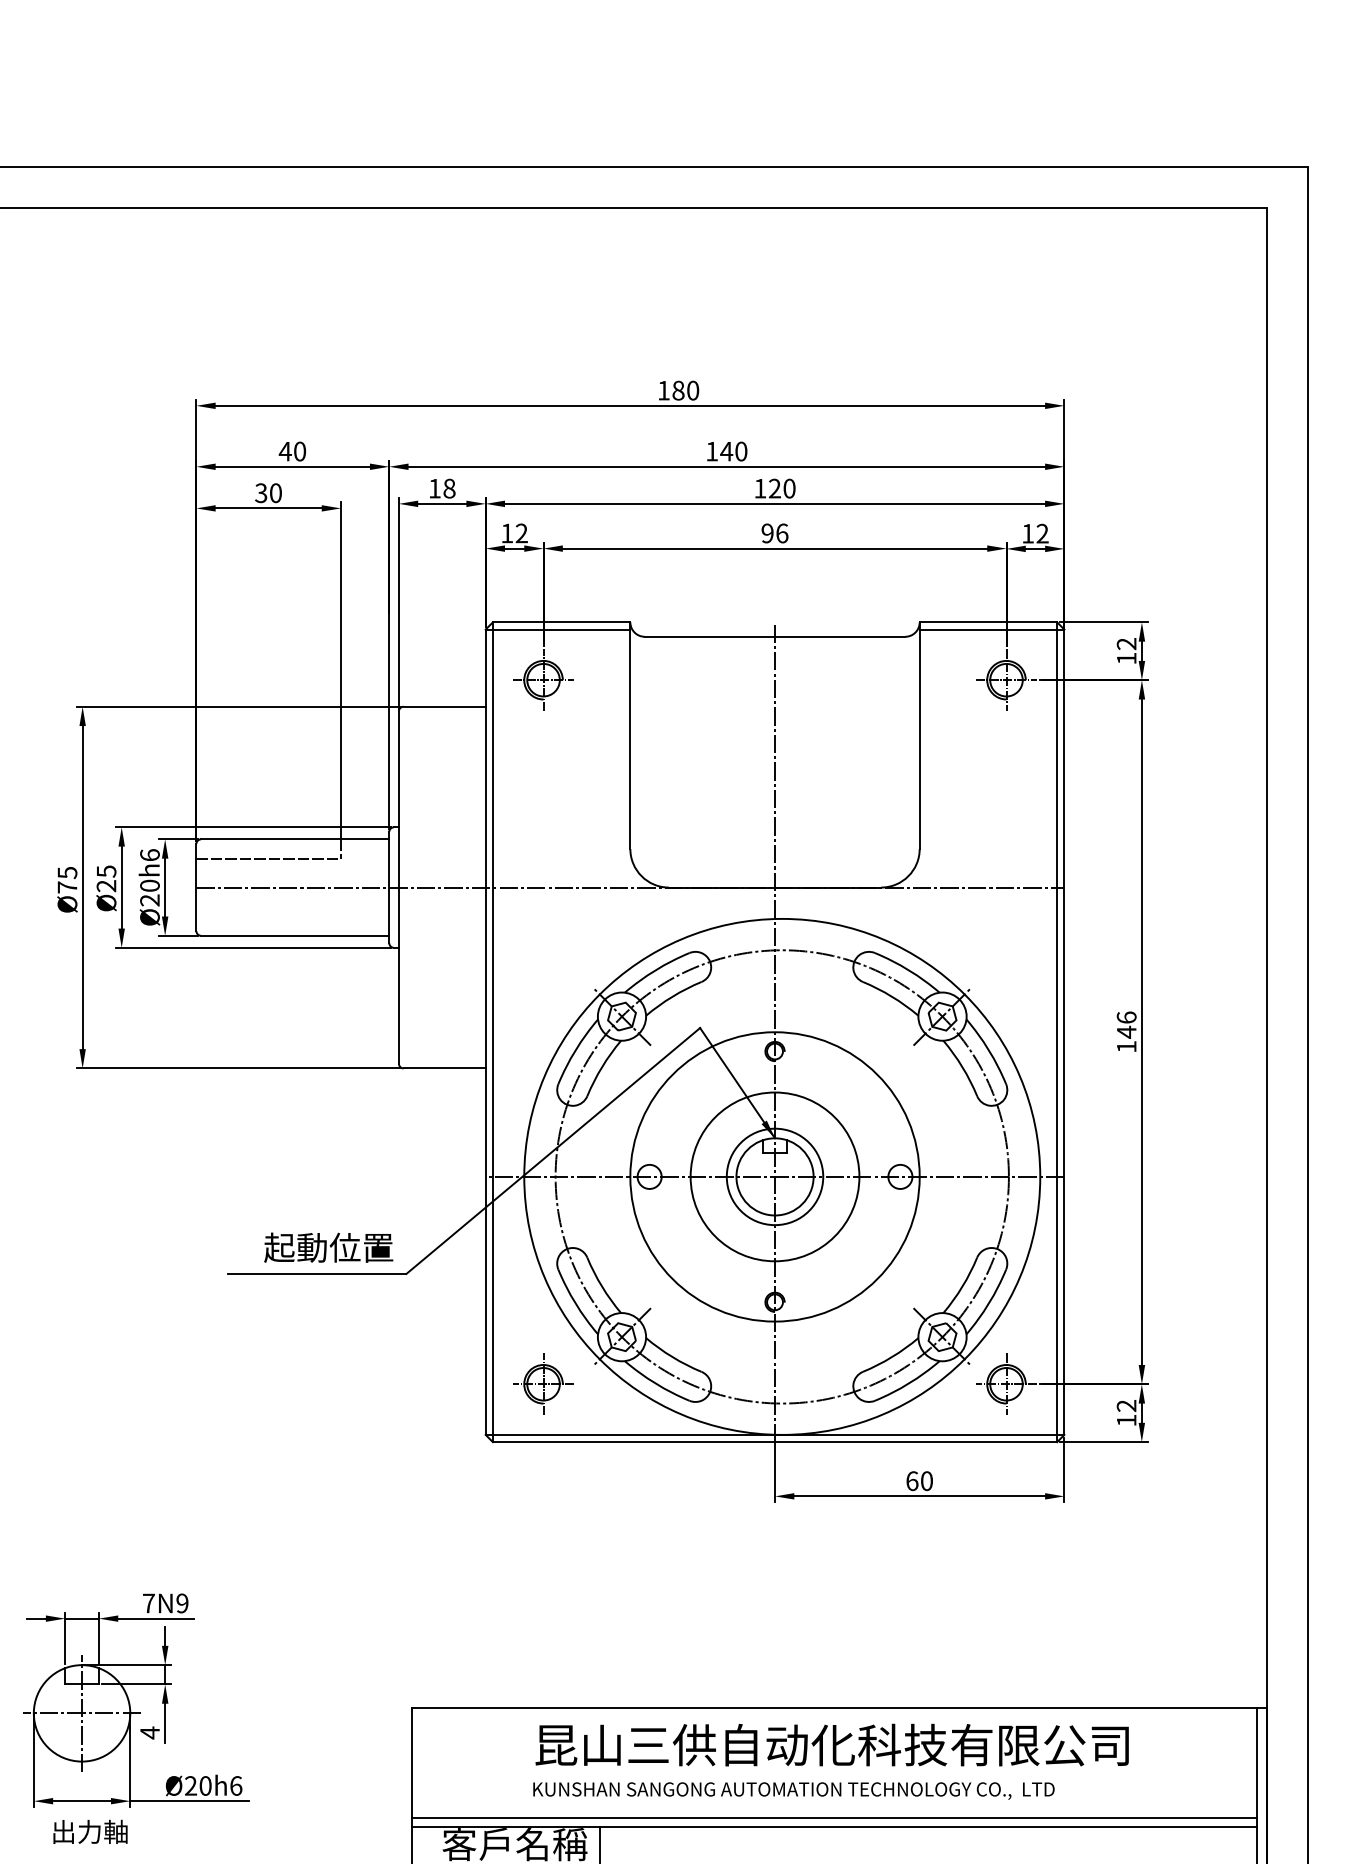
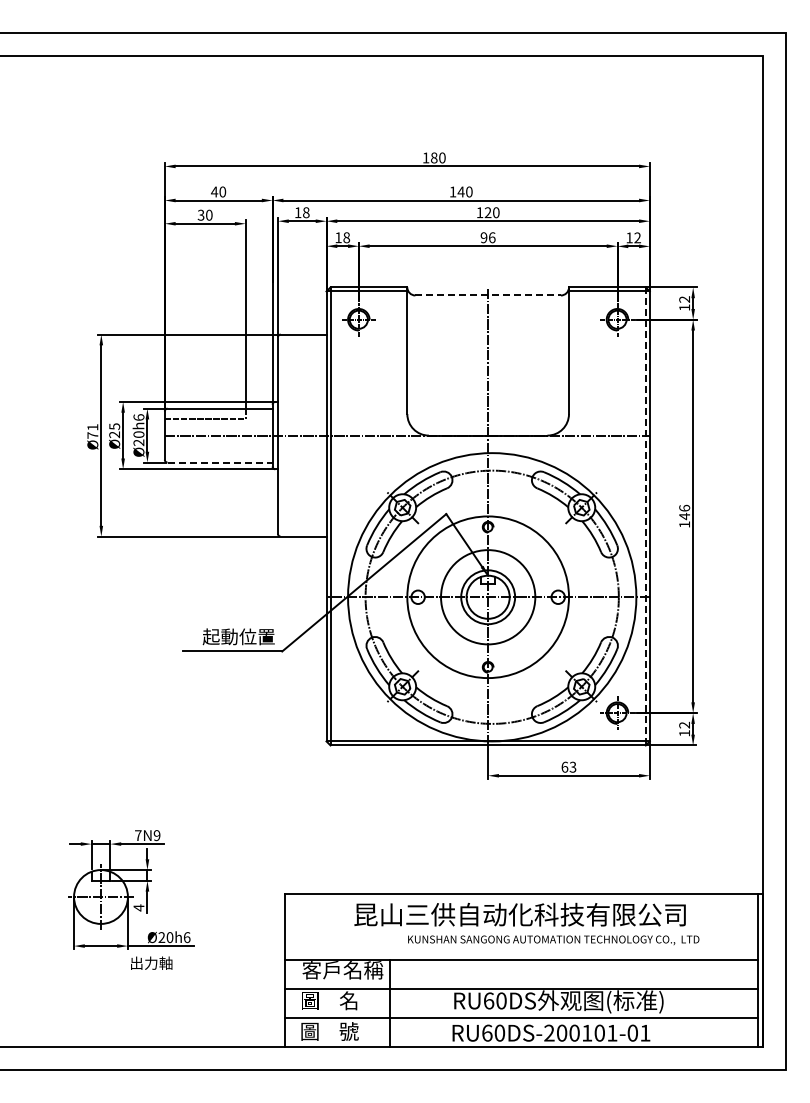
text: (521, 532) -> (346, 237), 12 -> 18
line: (775, 636) -> (488, 295), solid -> dashed
text: (66, 873) -> (92, 427), Ø75 -> Ø71
line: (295, 935) -> (220, 462), solid -> dashed
line: (1056, 1030) -> (645, 515), solid -> dashed
part: (542, 1383) -> (358, 712), removed
text: (925, 1481) -> (572, 767), 60 -> 63
text: (793, 1791) -> (553, 940), moved
line: (834, 1818) -> (521, 955), removed
text: (90, 1830) -> (151, 962), moved

